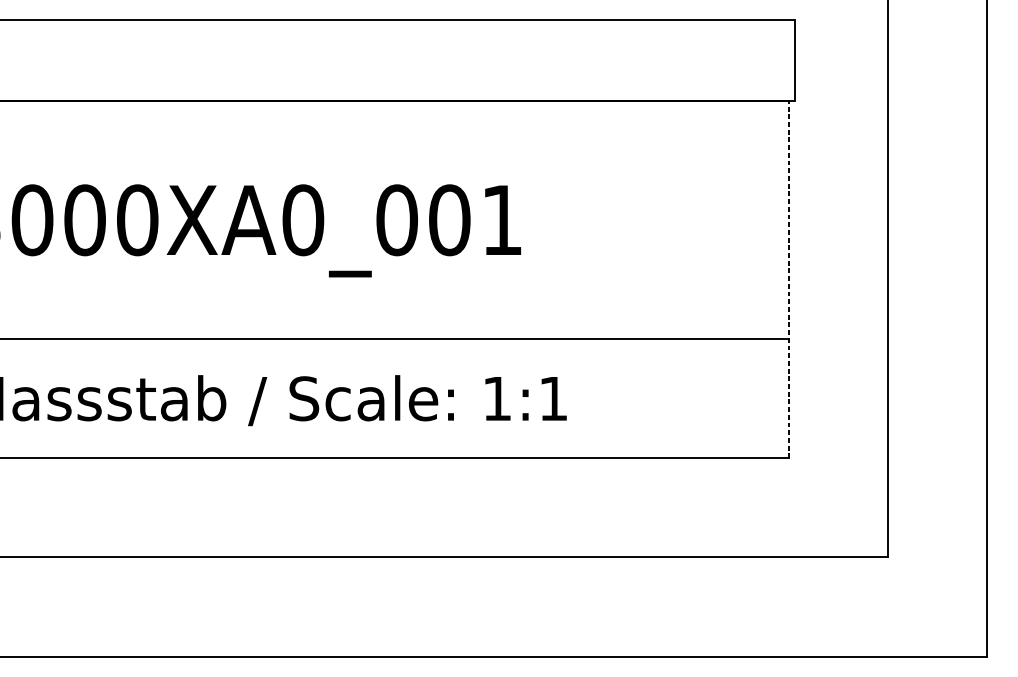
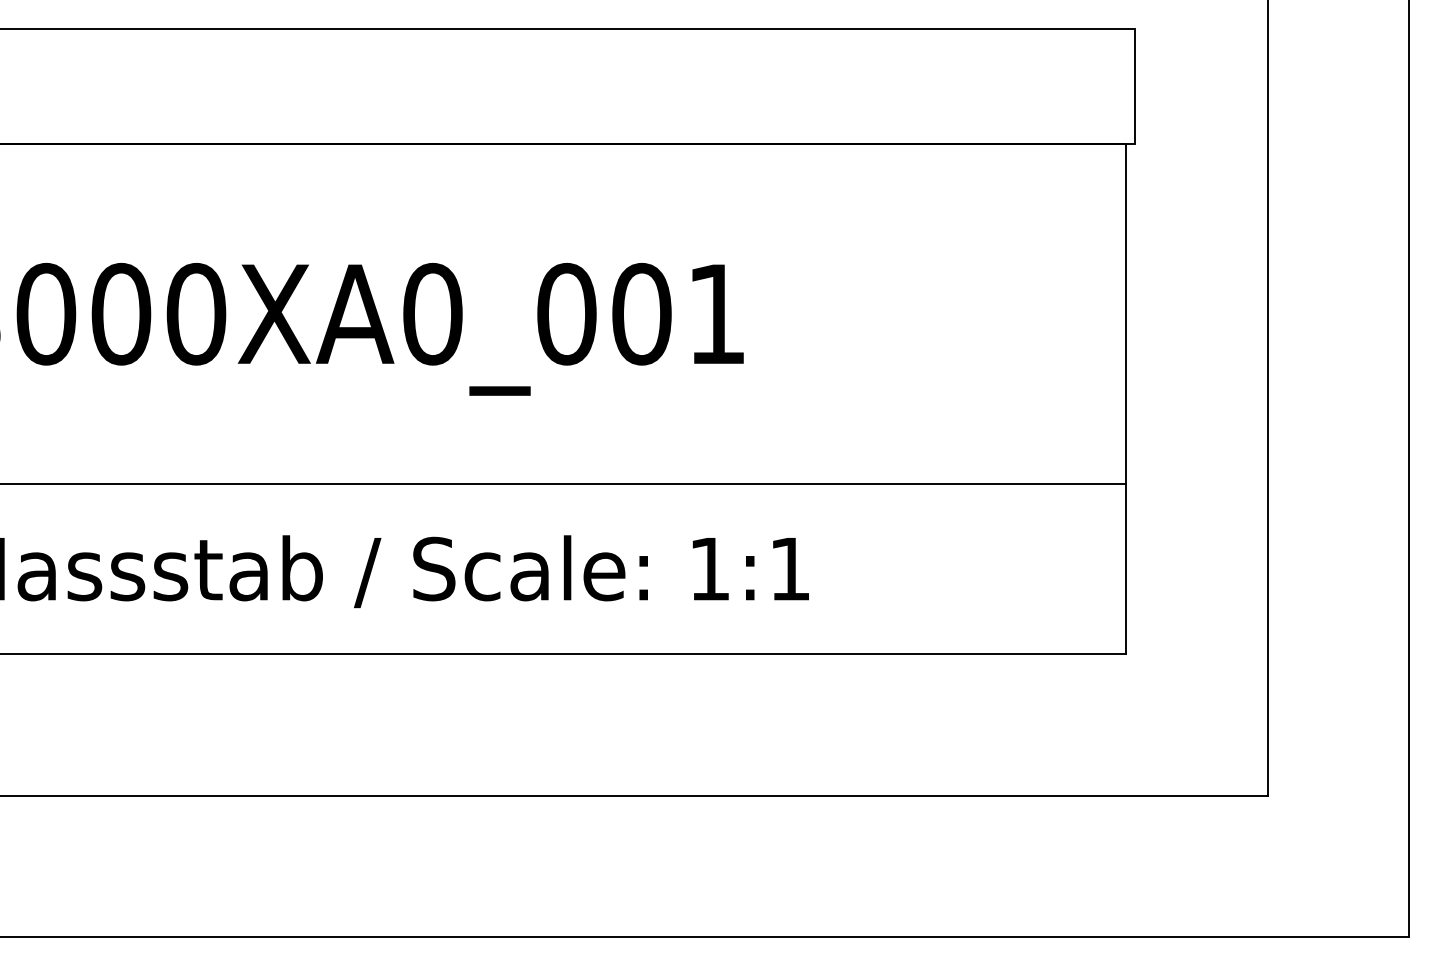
line: (789, 280) -> (1126, 399), dashed -> solid

